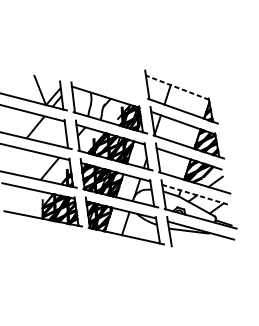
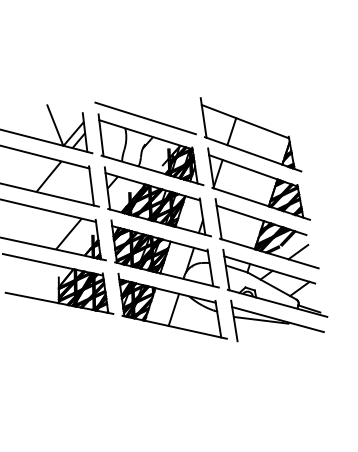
line: (105, 85) -> (145, 118), added
line: (177, 87) -> (245, 121), dashed -> solid
line: (194, 194) -> (269, 269), dashed -> solid

